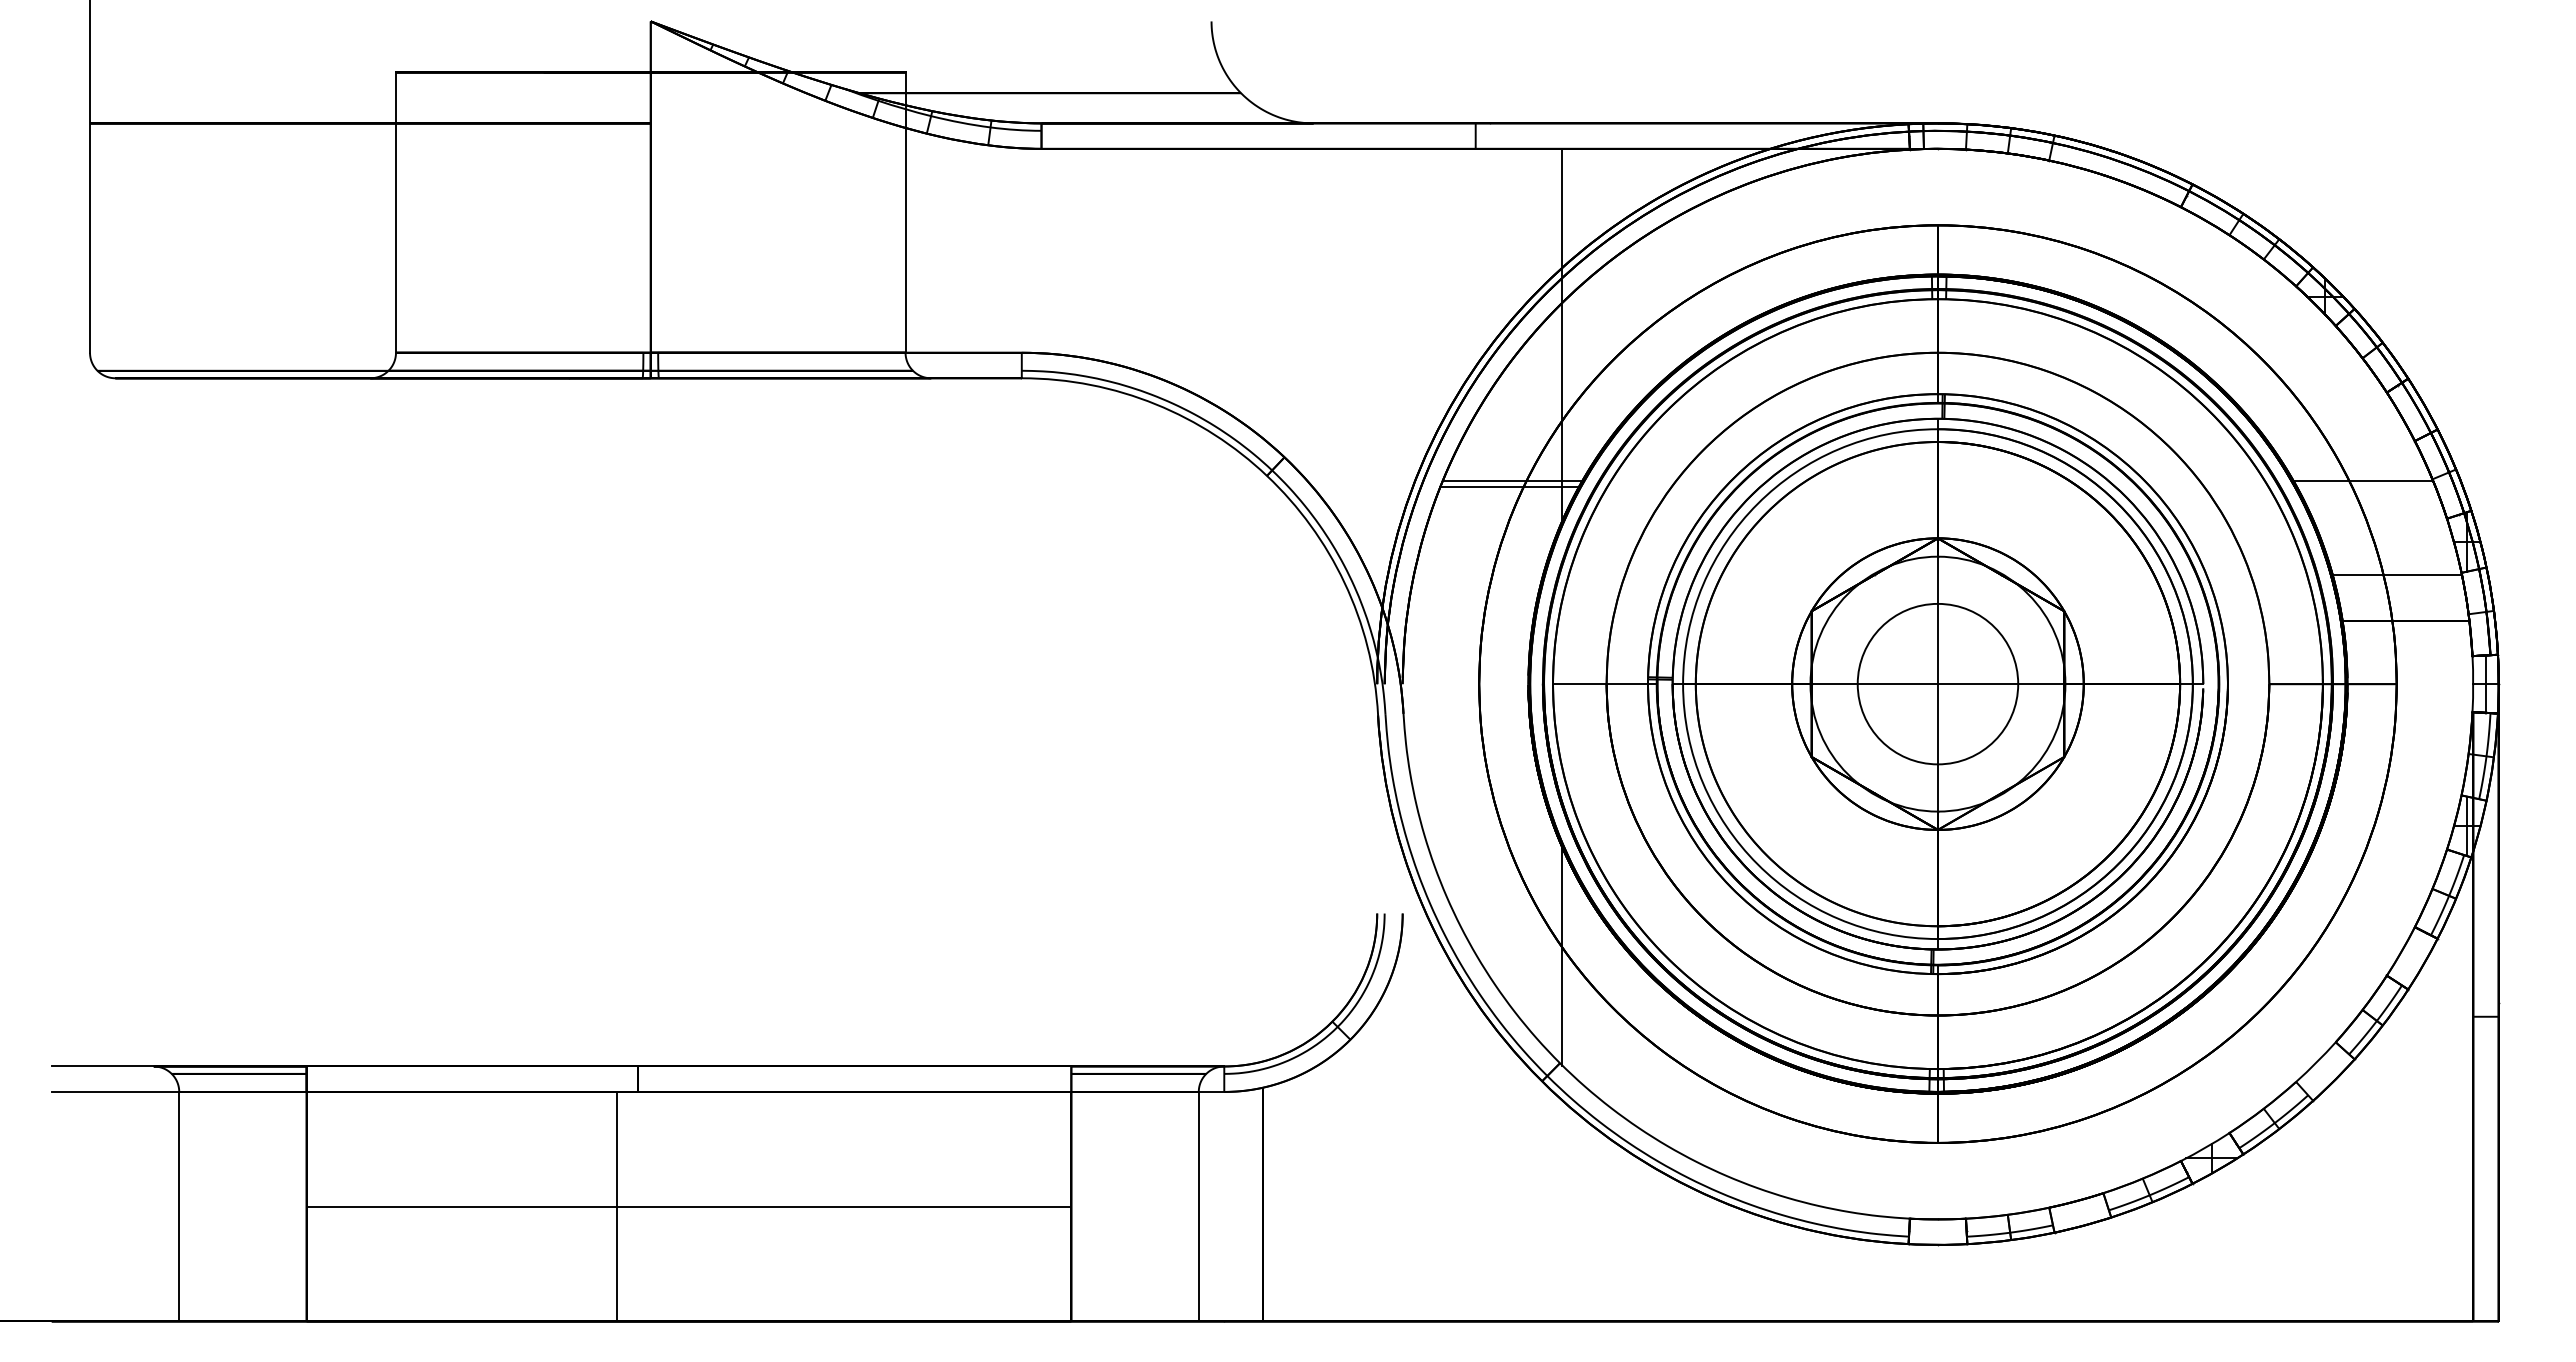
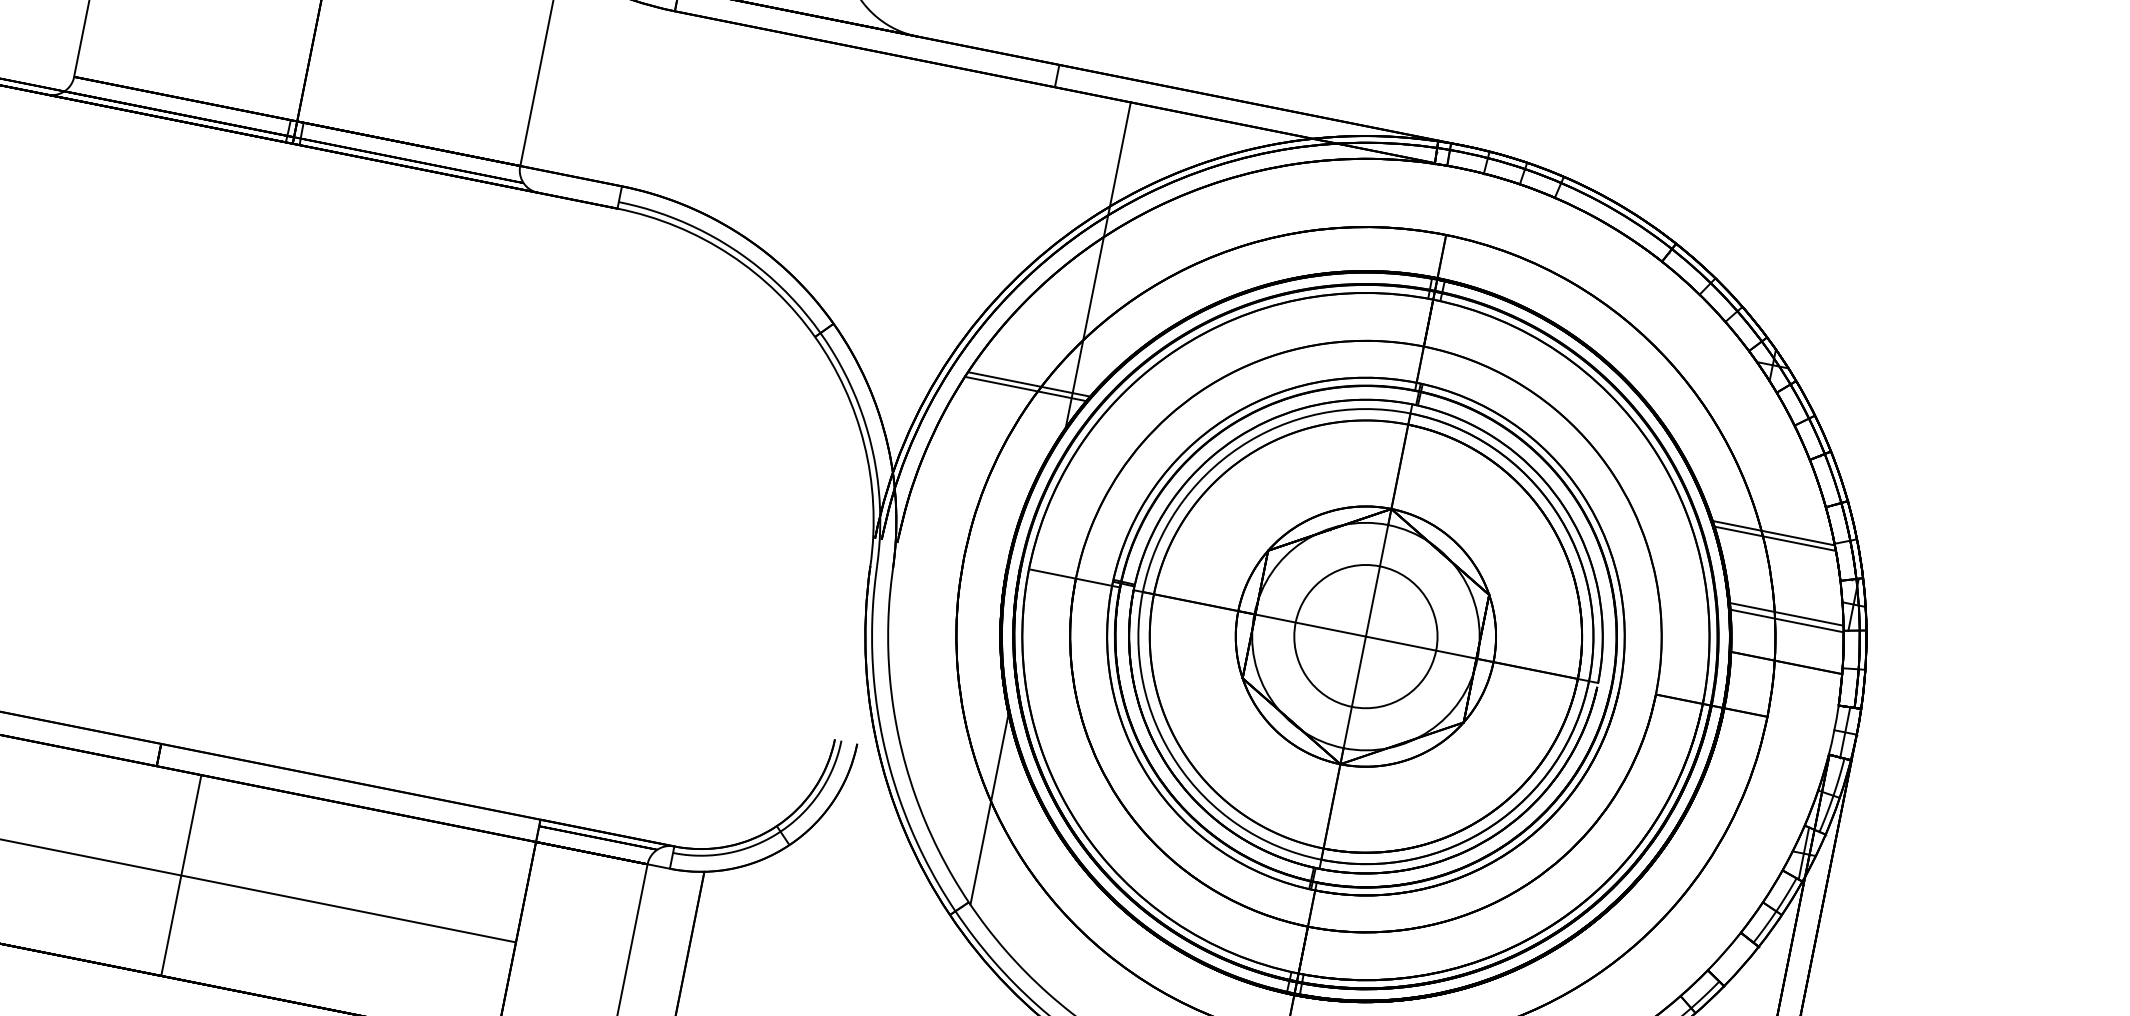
line: (2365, 486) -> (1774, 538), added
line: (2395, 567) -> (1786, 614), added
line: (617, 1206) -> (181, 875), moved

